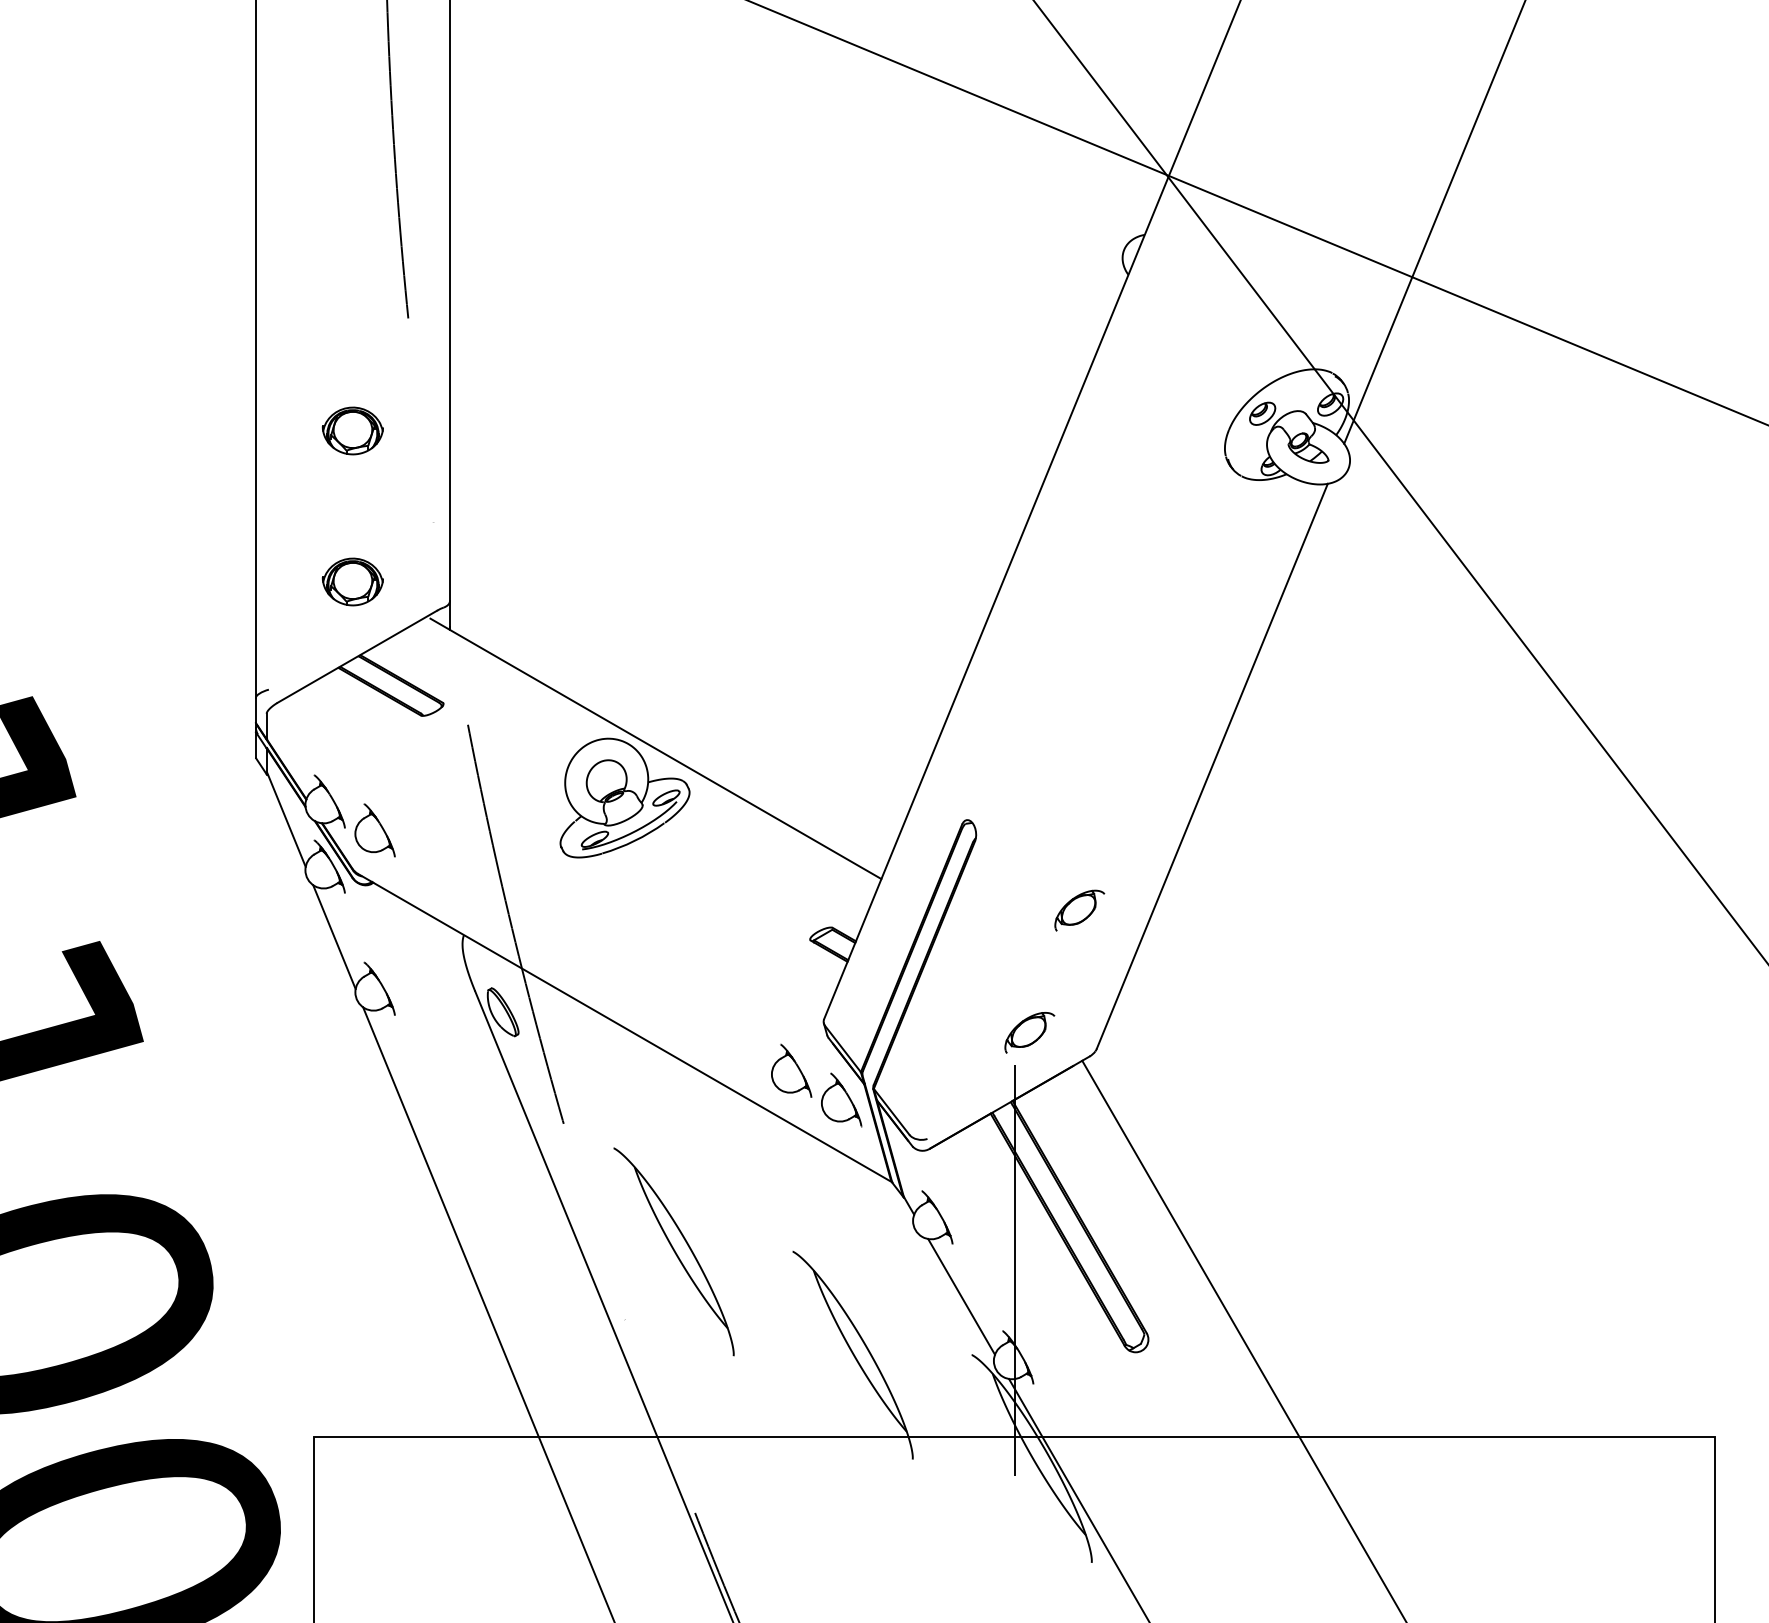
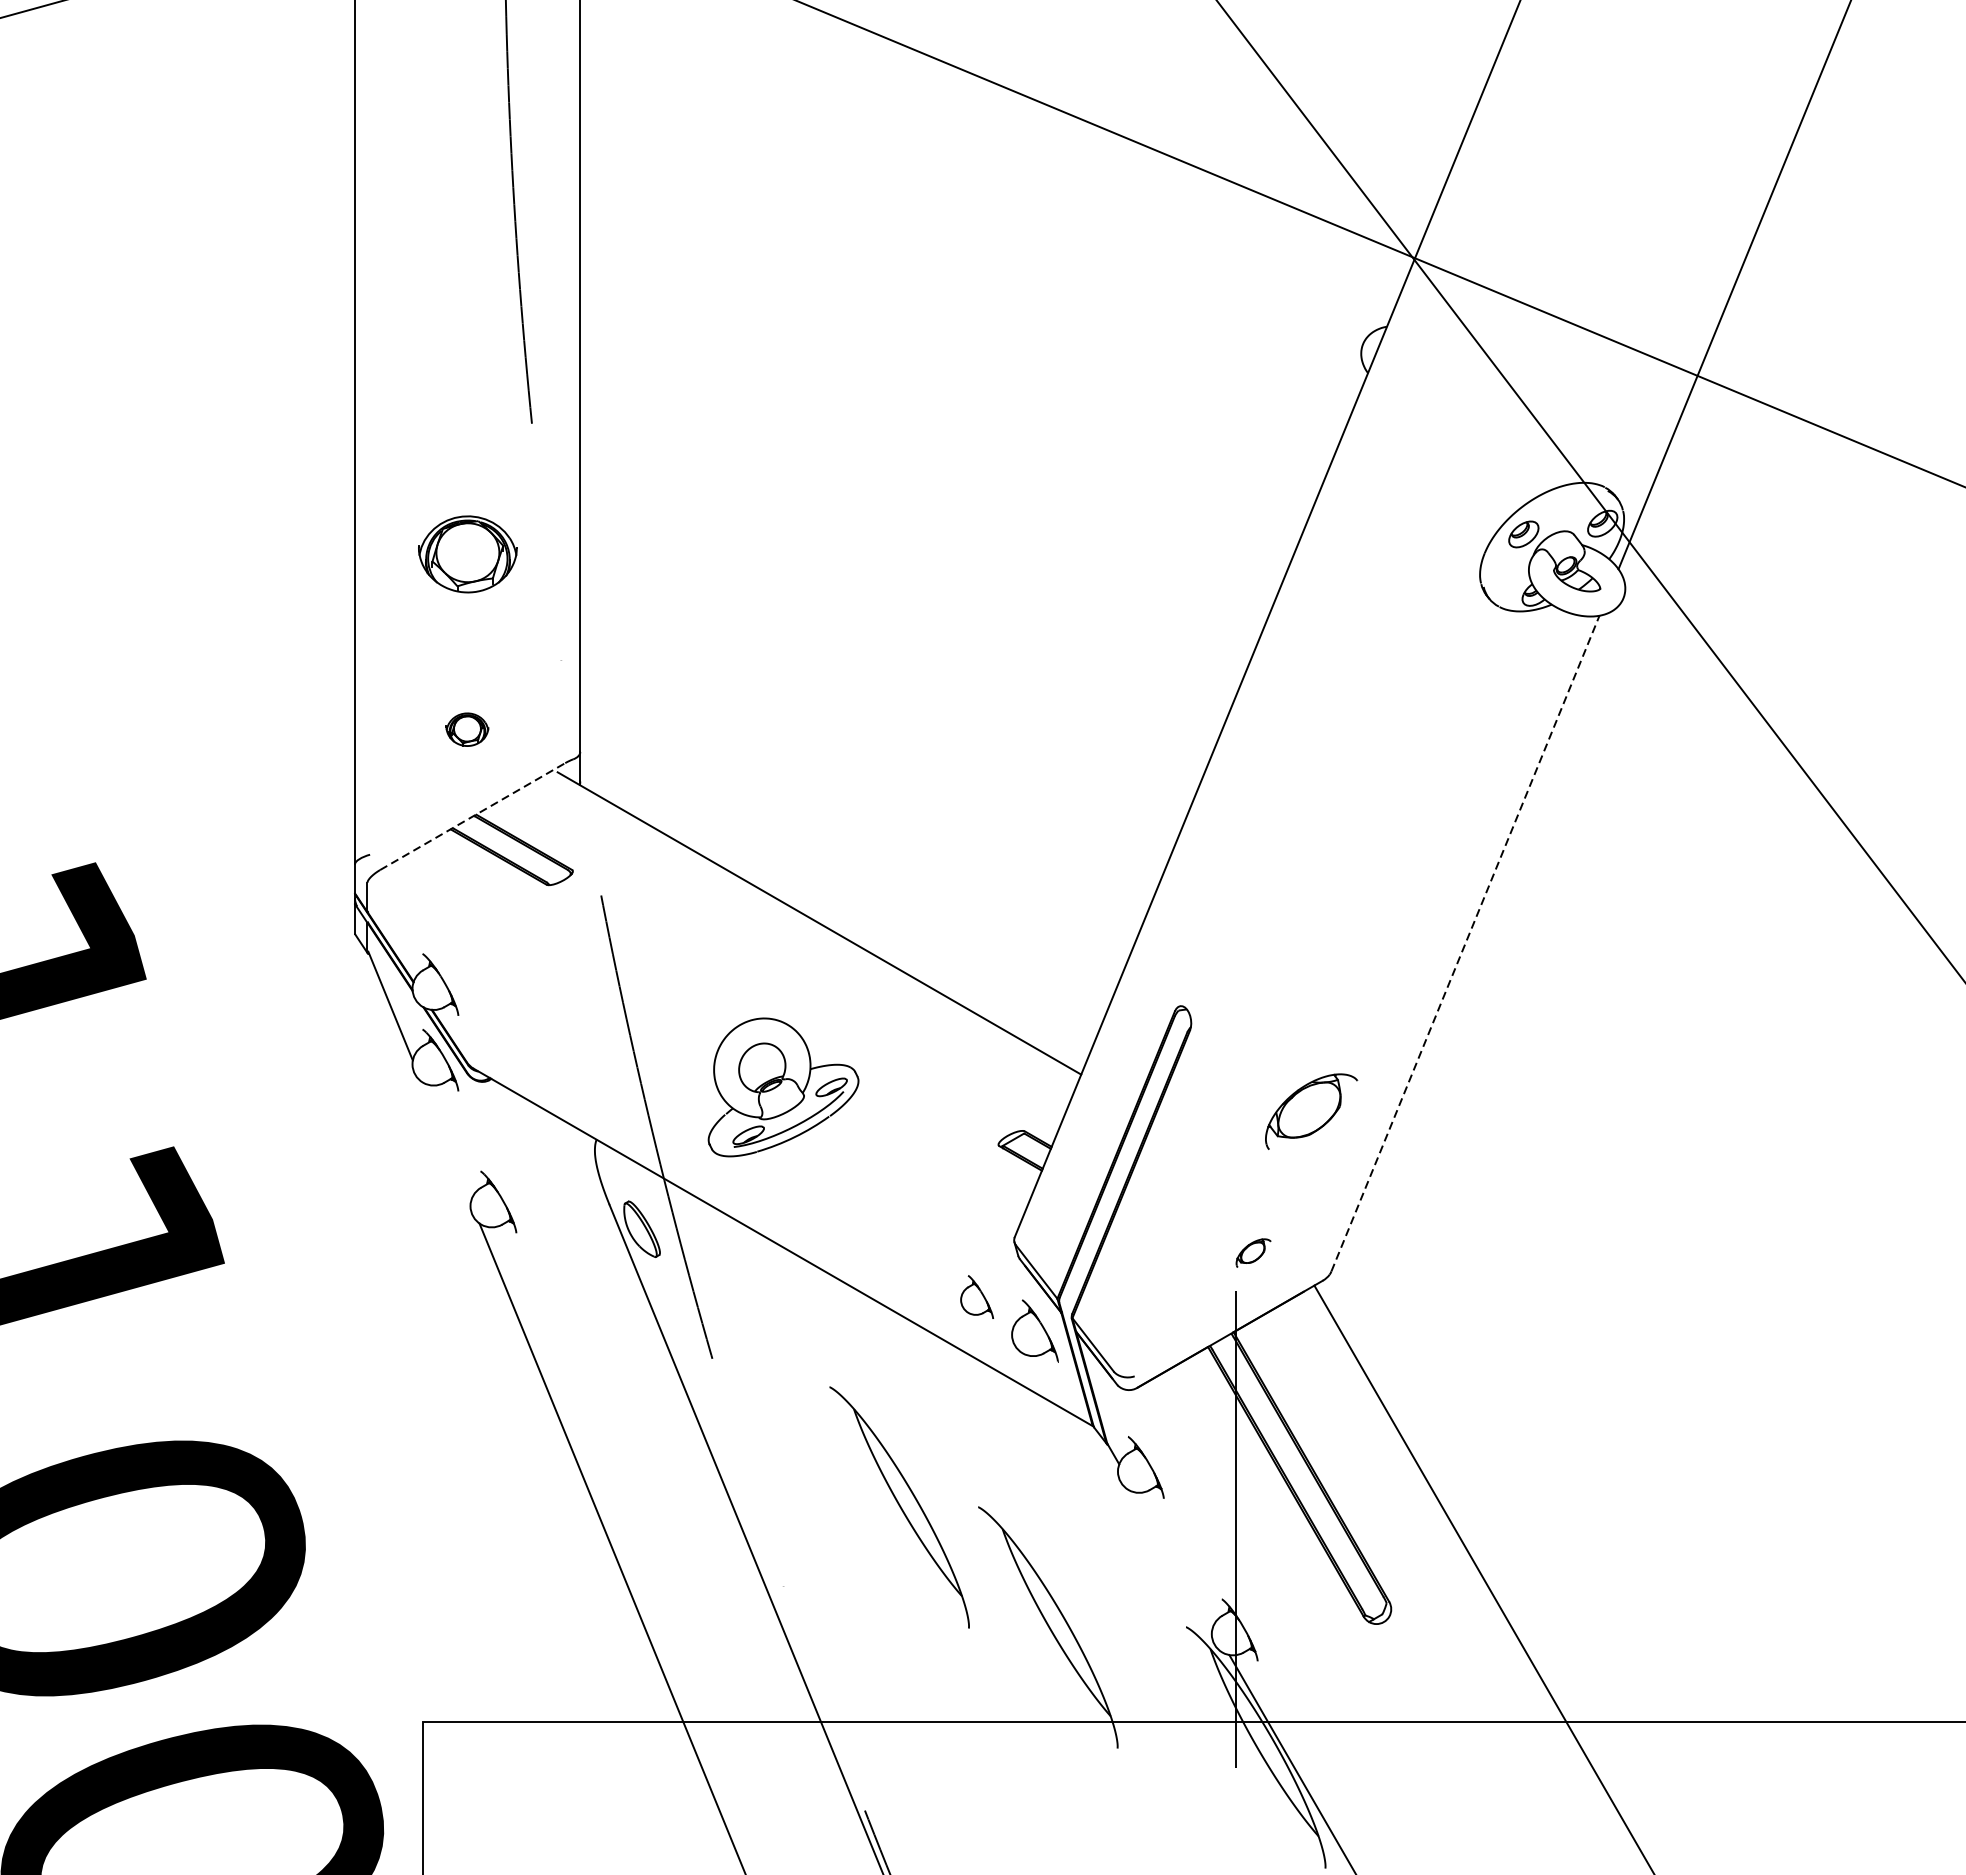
part: (352, 430) -> (467, 553), size x1.4
part: (352, 581) -> (467, 729), size x0.6
line: (357, 656) -> (472, 816), solid -> dashed
line: (1212, 765) -> (1465, 942), solid -> dashed
part: (624, 797) -> (782, 1086), moved
part: (374, 830) -> (492, 1018), removed
part: (1079, 910) -> (1311, 1111), size x1.6
line: (334, 937) -> (446, 1142), removed
part: (1029, 1032) -> (1253, 1252), size x0.6
part: (791, 1070) -> (976, 1296), size x0.7
part: (673, 1251) -> (899, 1507), moved
line: (961, 1296) -> (1174, 1559), removed

